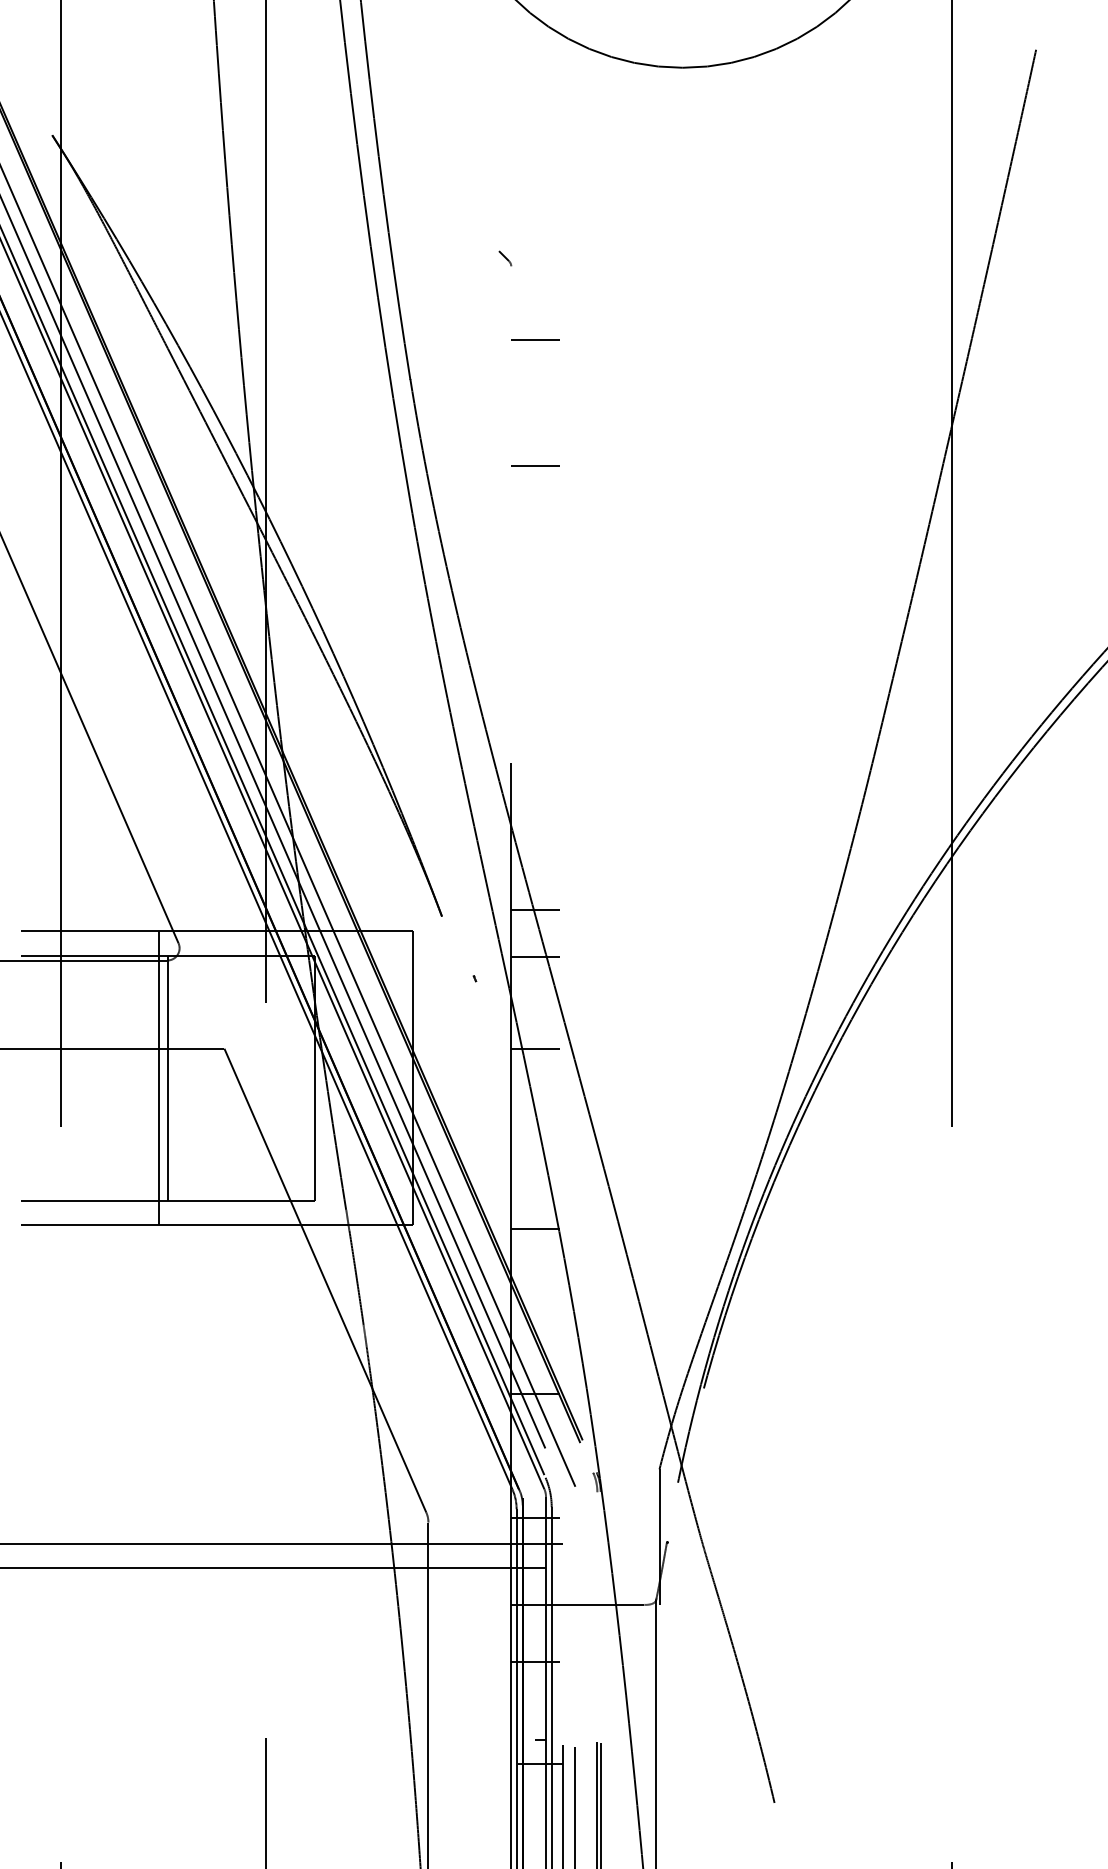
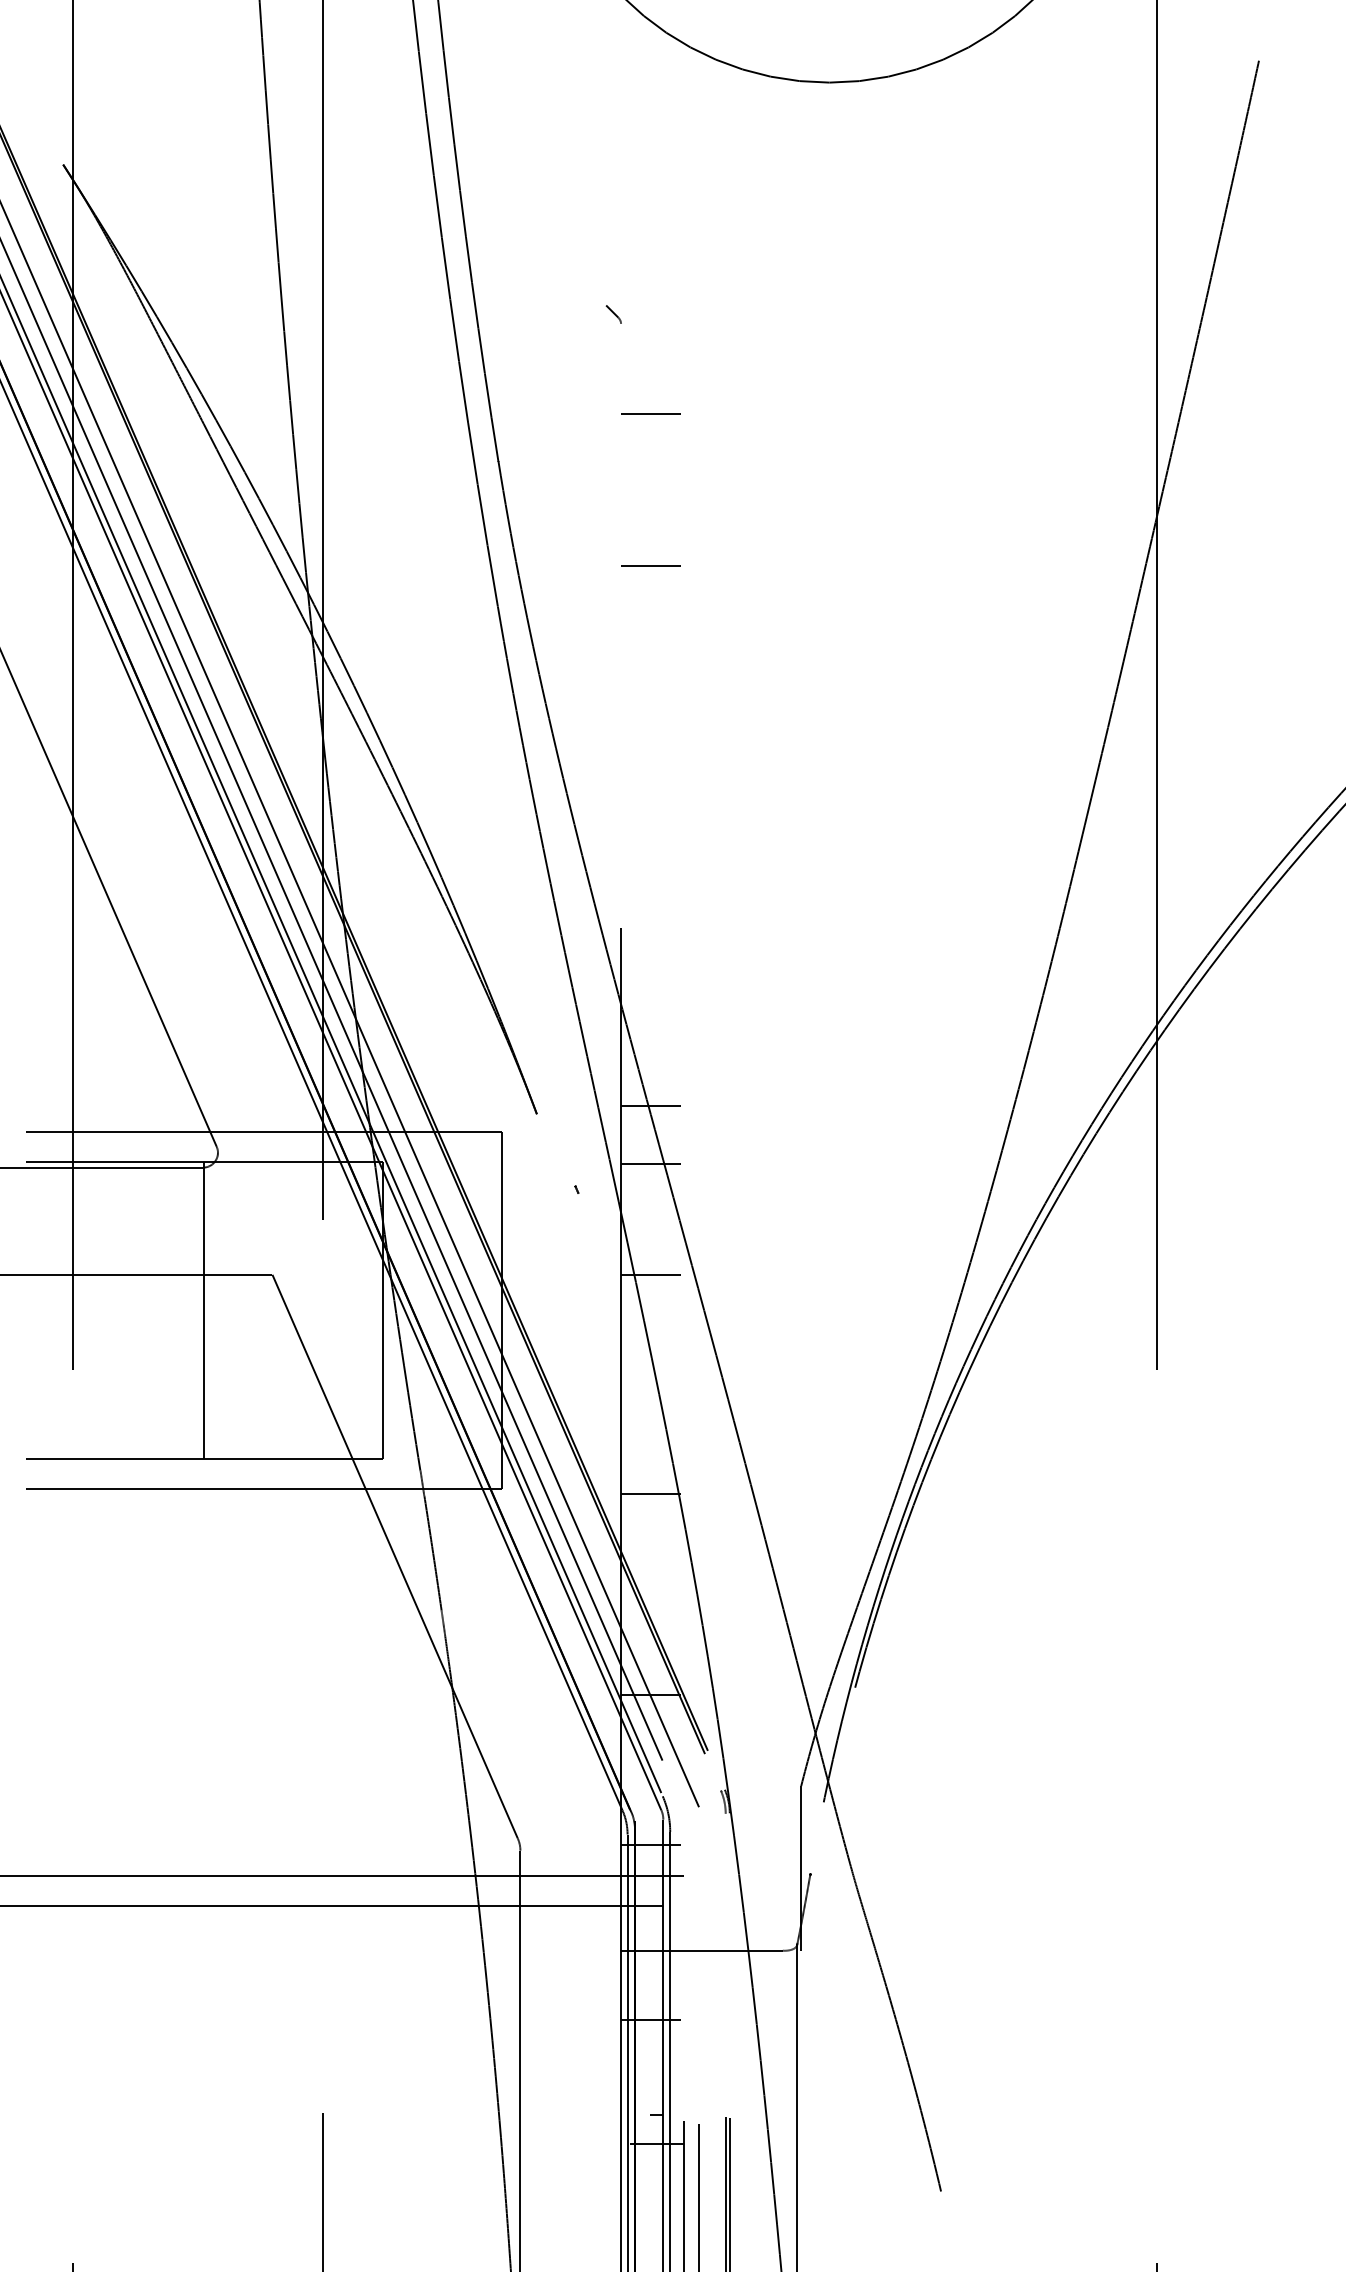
line: (158, 1078) -> (192, 1310), removed

